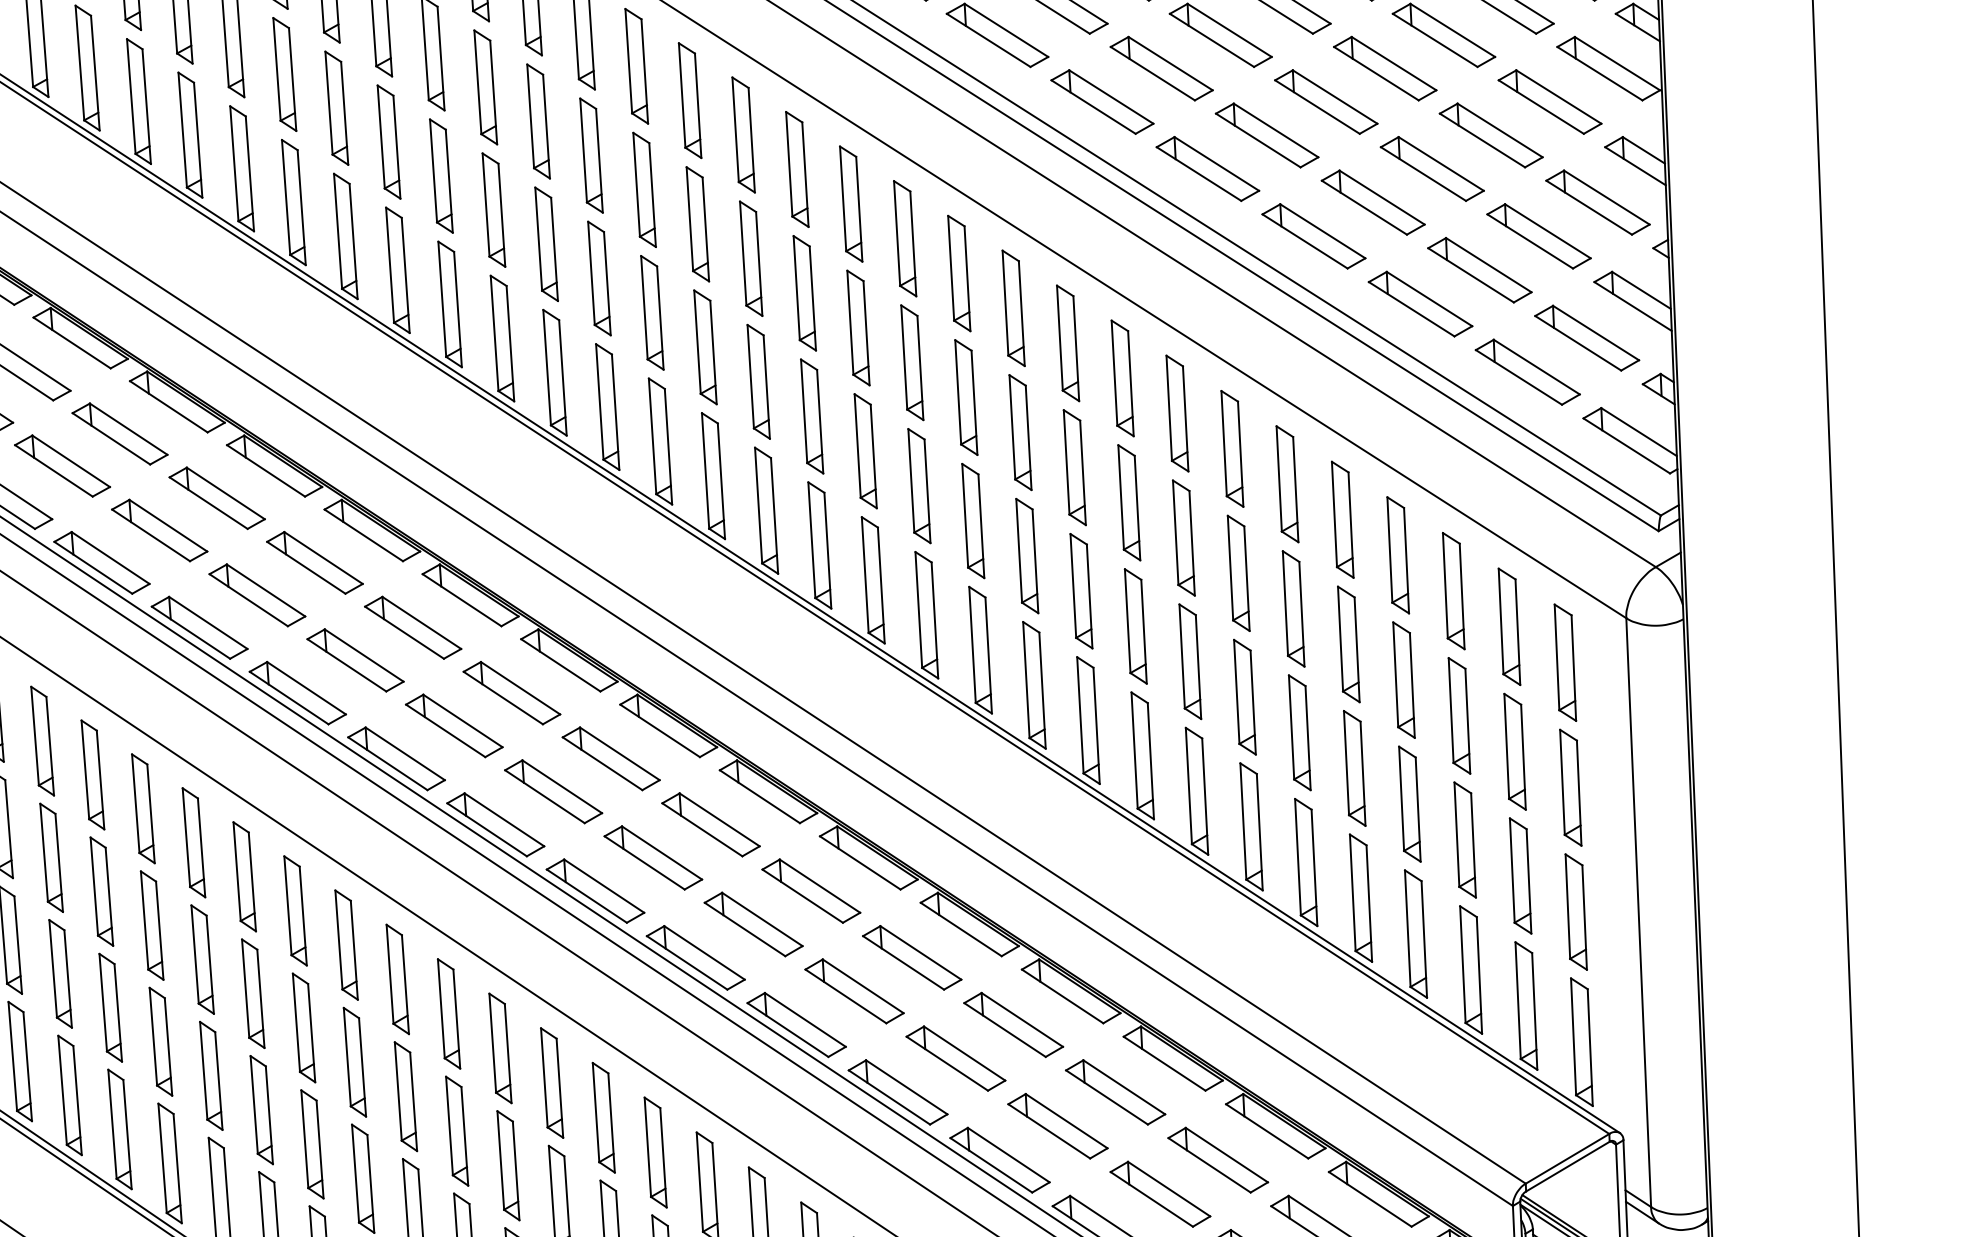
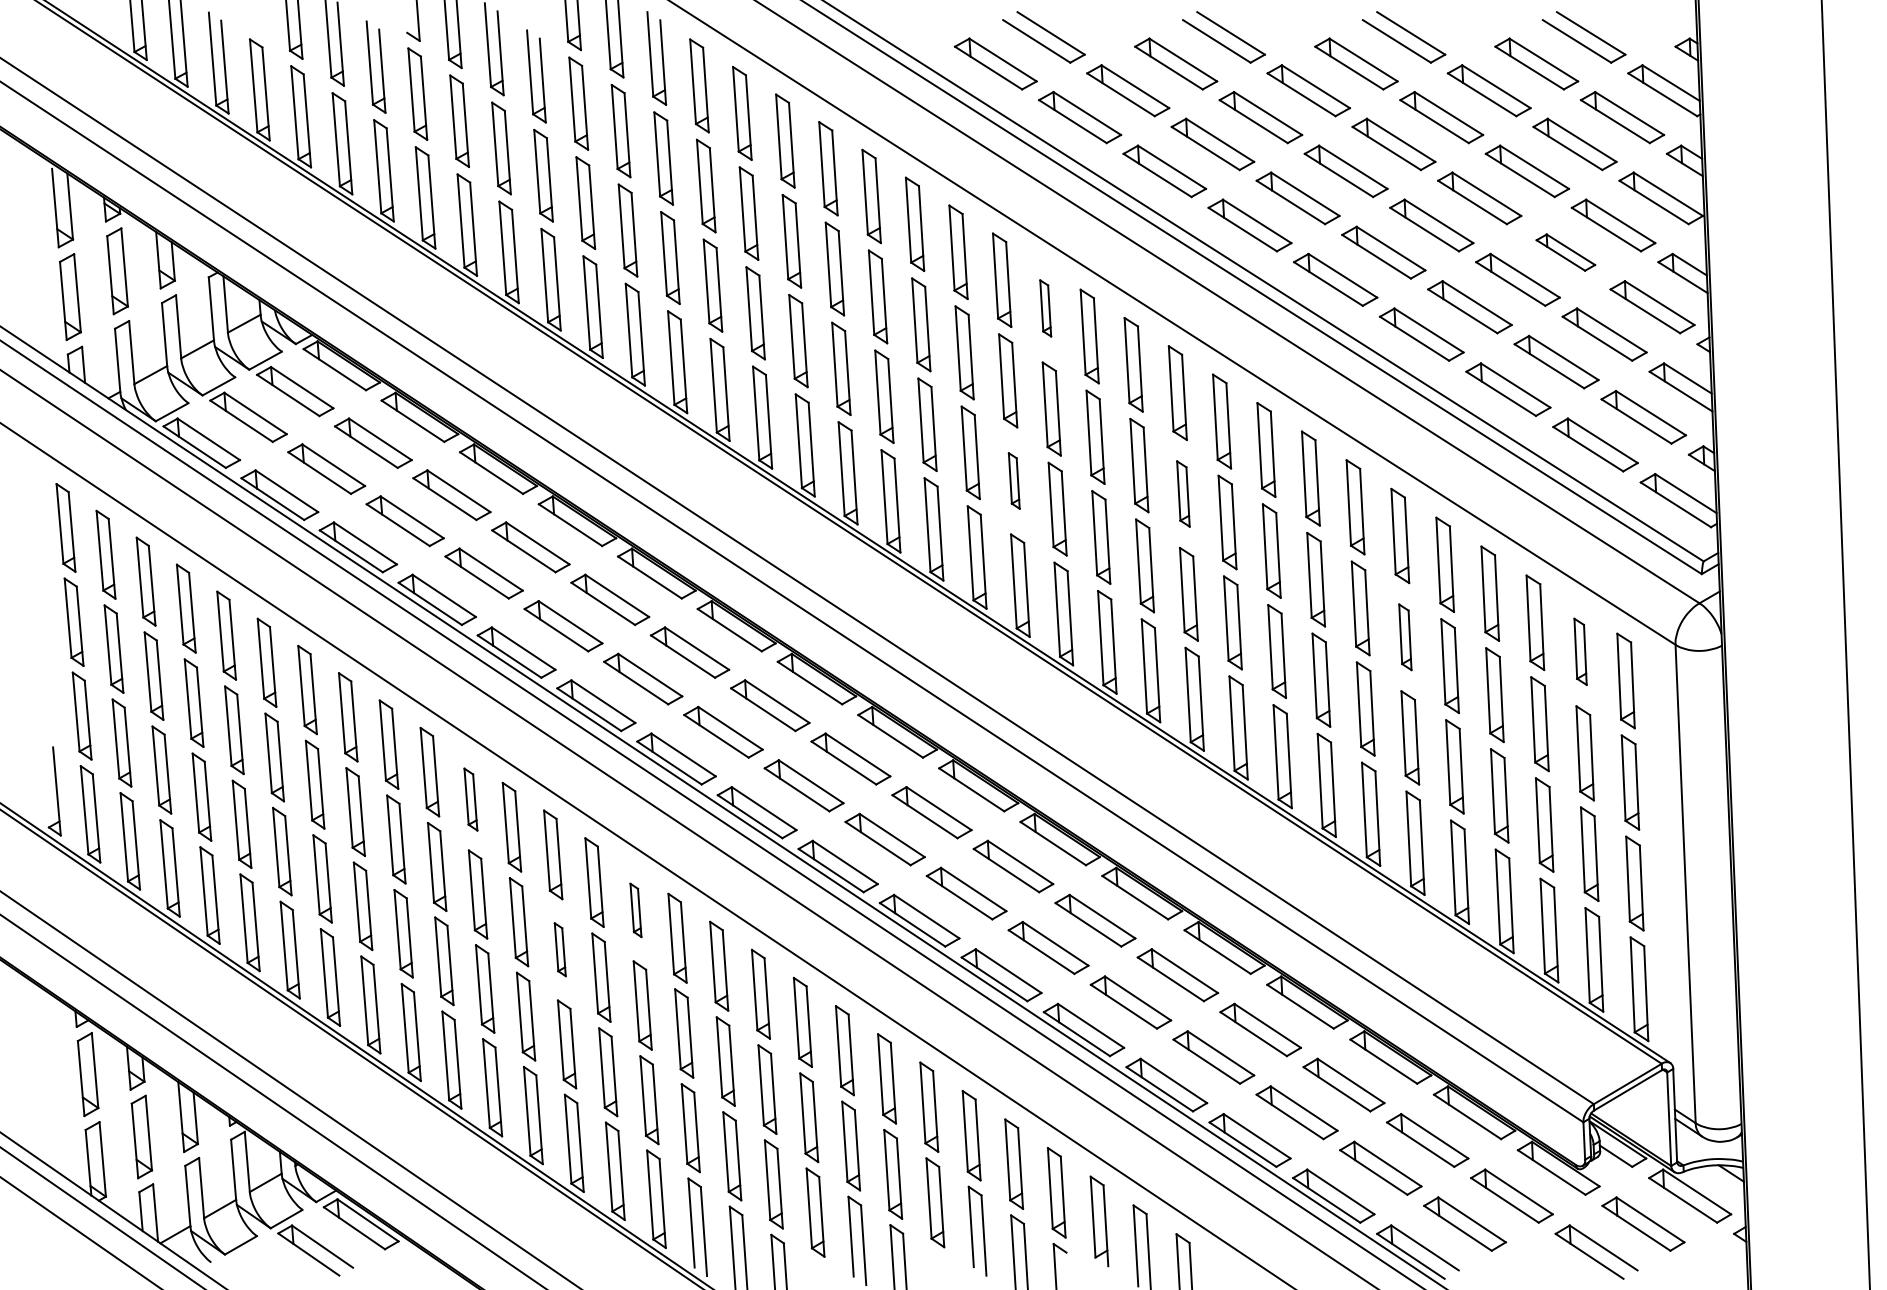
part: (1490, 135) -> (1565, 252), size x0.7
part: (850, 204) -> (1045, 308), size x0.6
part: (812, 415) -> (1014, 480), size x0.6
part: (1020, 431) -> (1183, 493), size x0.7
part: (1293, 609) -> (1405, 637), size x0.7
part: (1509, 626) -> (1580, 651), size x0.7
part: (142, 808) -> (470, 799), size x0.7
part: (346, 945) -> (635, 910), size x0.6
part: (253, 993) -> (560, 949), size x0.6

